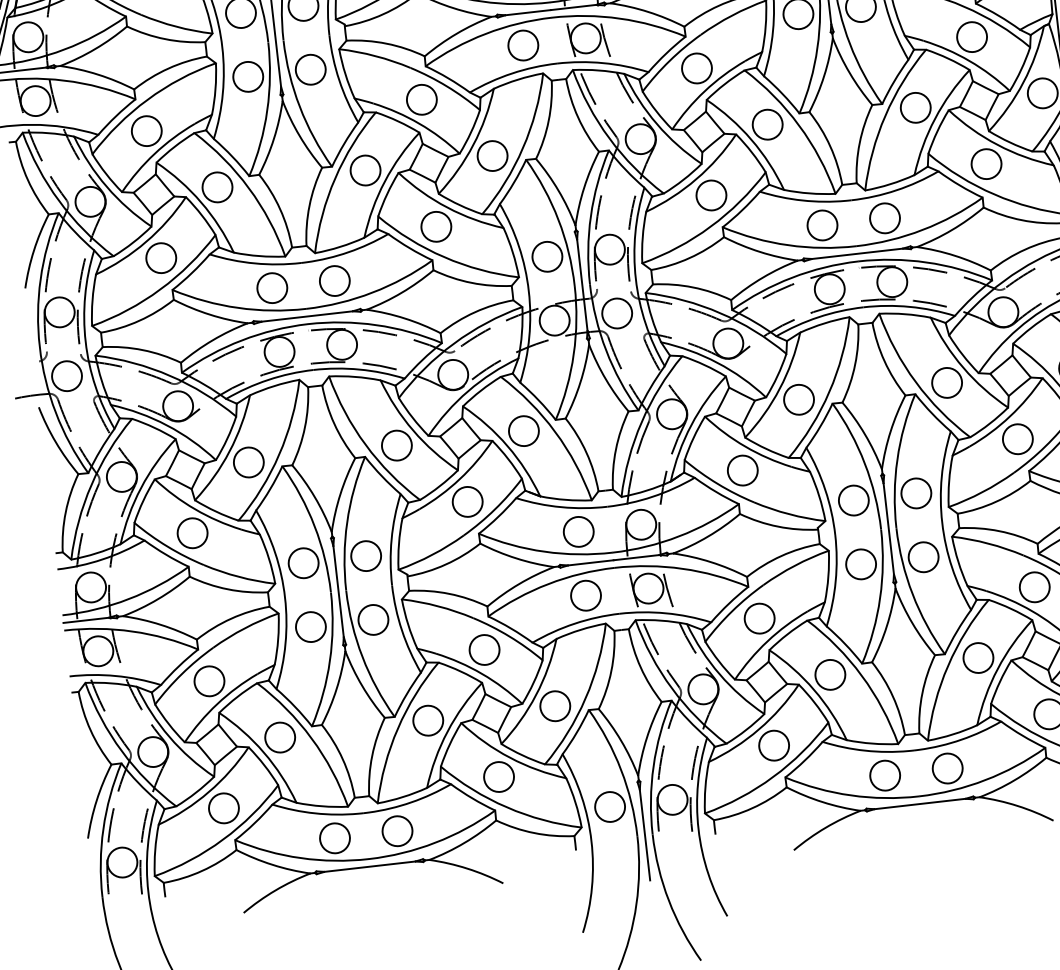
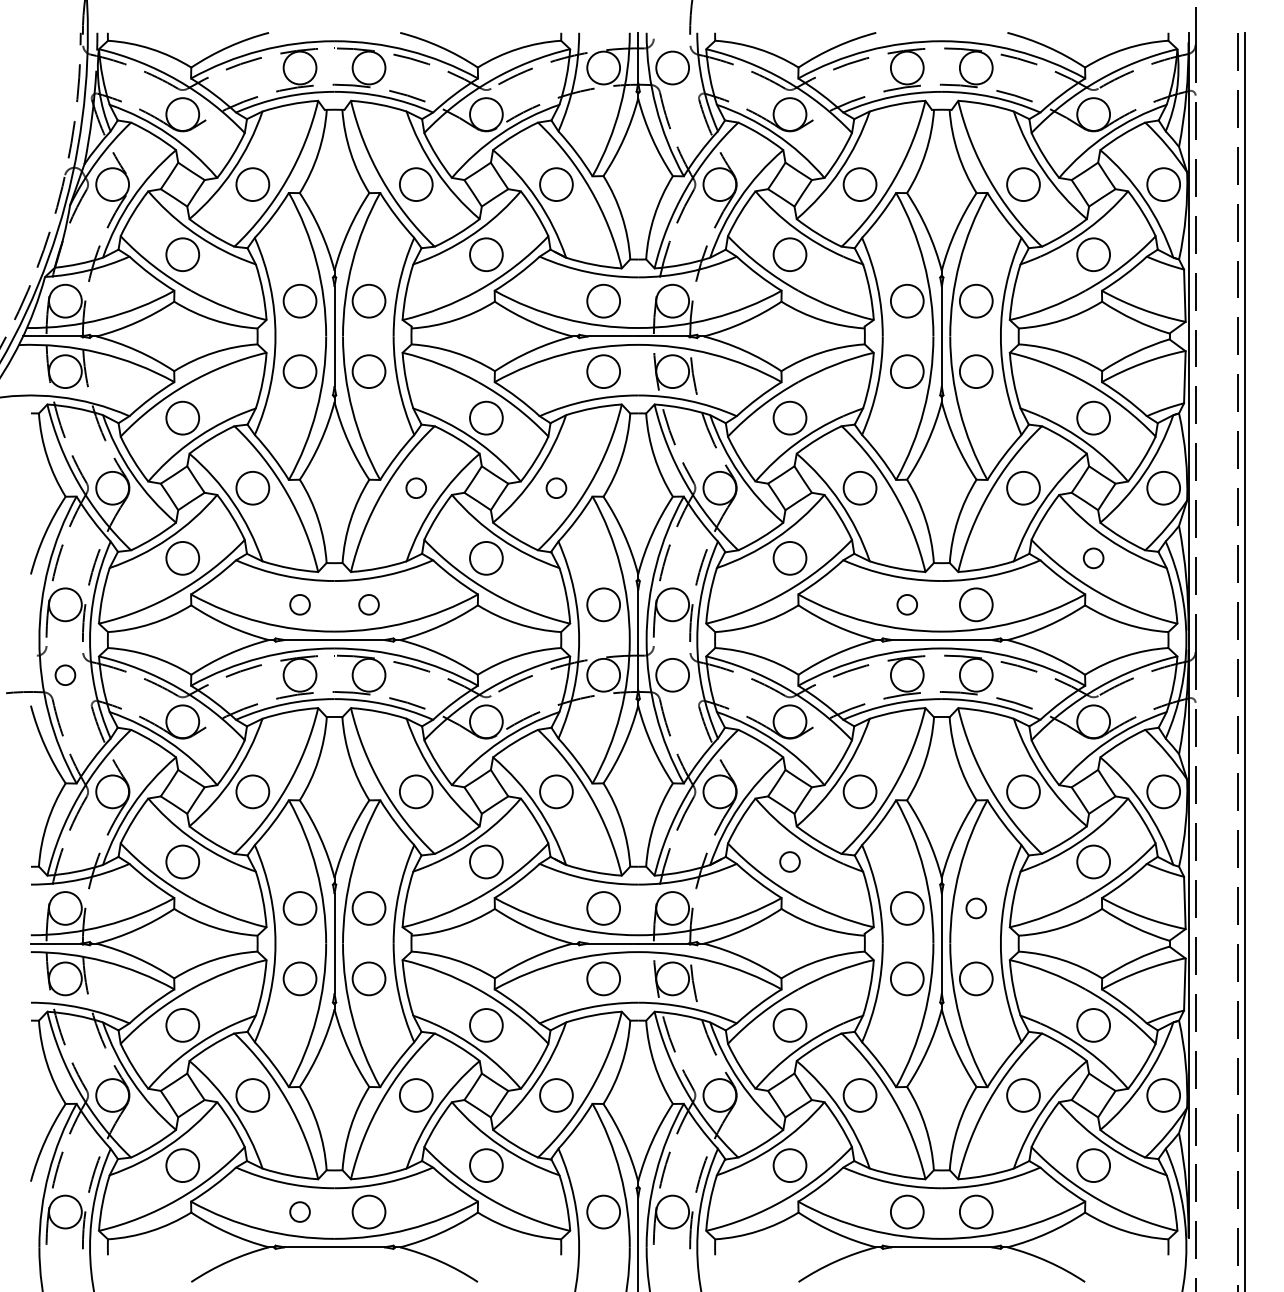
circle: (492, 155) -> (556, 487), size x0.6
circle: (986, 163) -> (1093, 557), size x0.6
circle: (364, 169) -> (415, 487), size x0.6
circle: (821, 225) -> (906, 604), size x0.6
circle: (334, 280) -> (368, 604), size x0.6
circle: (271, 287) -> (299, 604), size x0.6
circle: (66, 375) -> (65, 674), size x0.6
circle: (742, 470) -> (789, 861), size x0.6
circle: (915, 493) -> (975, 908), size x0.6
circle: (334, 837) -> (299, 1211), size x0.6

